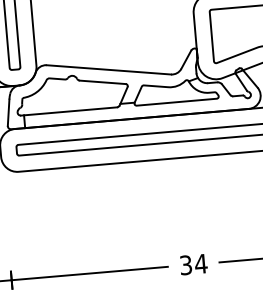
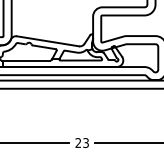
text: (194, 265) -> (82, 143), 34 -> 23

